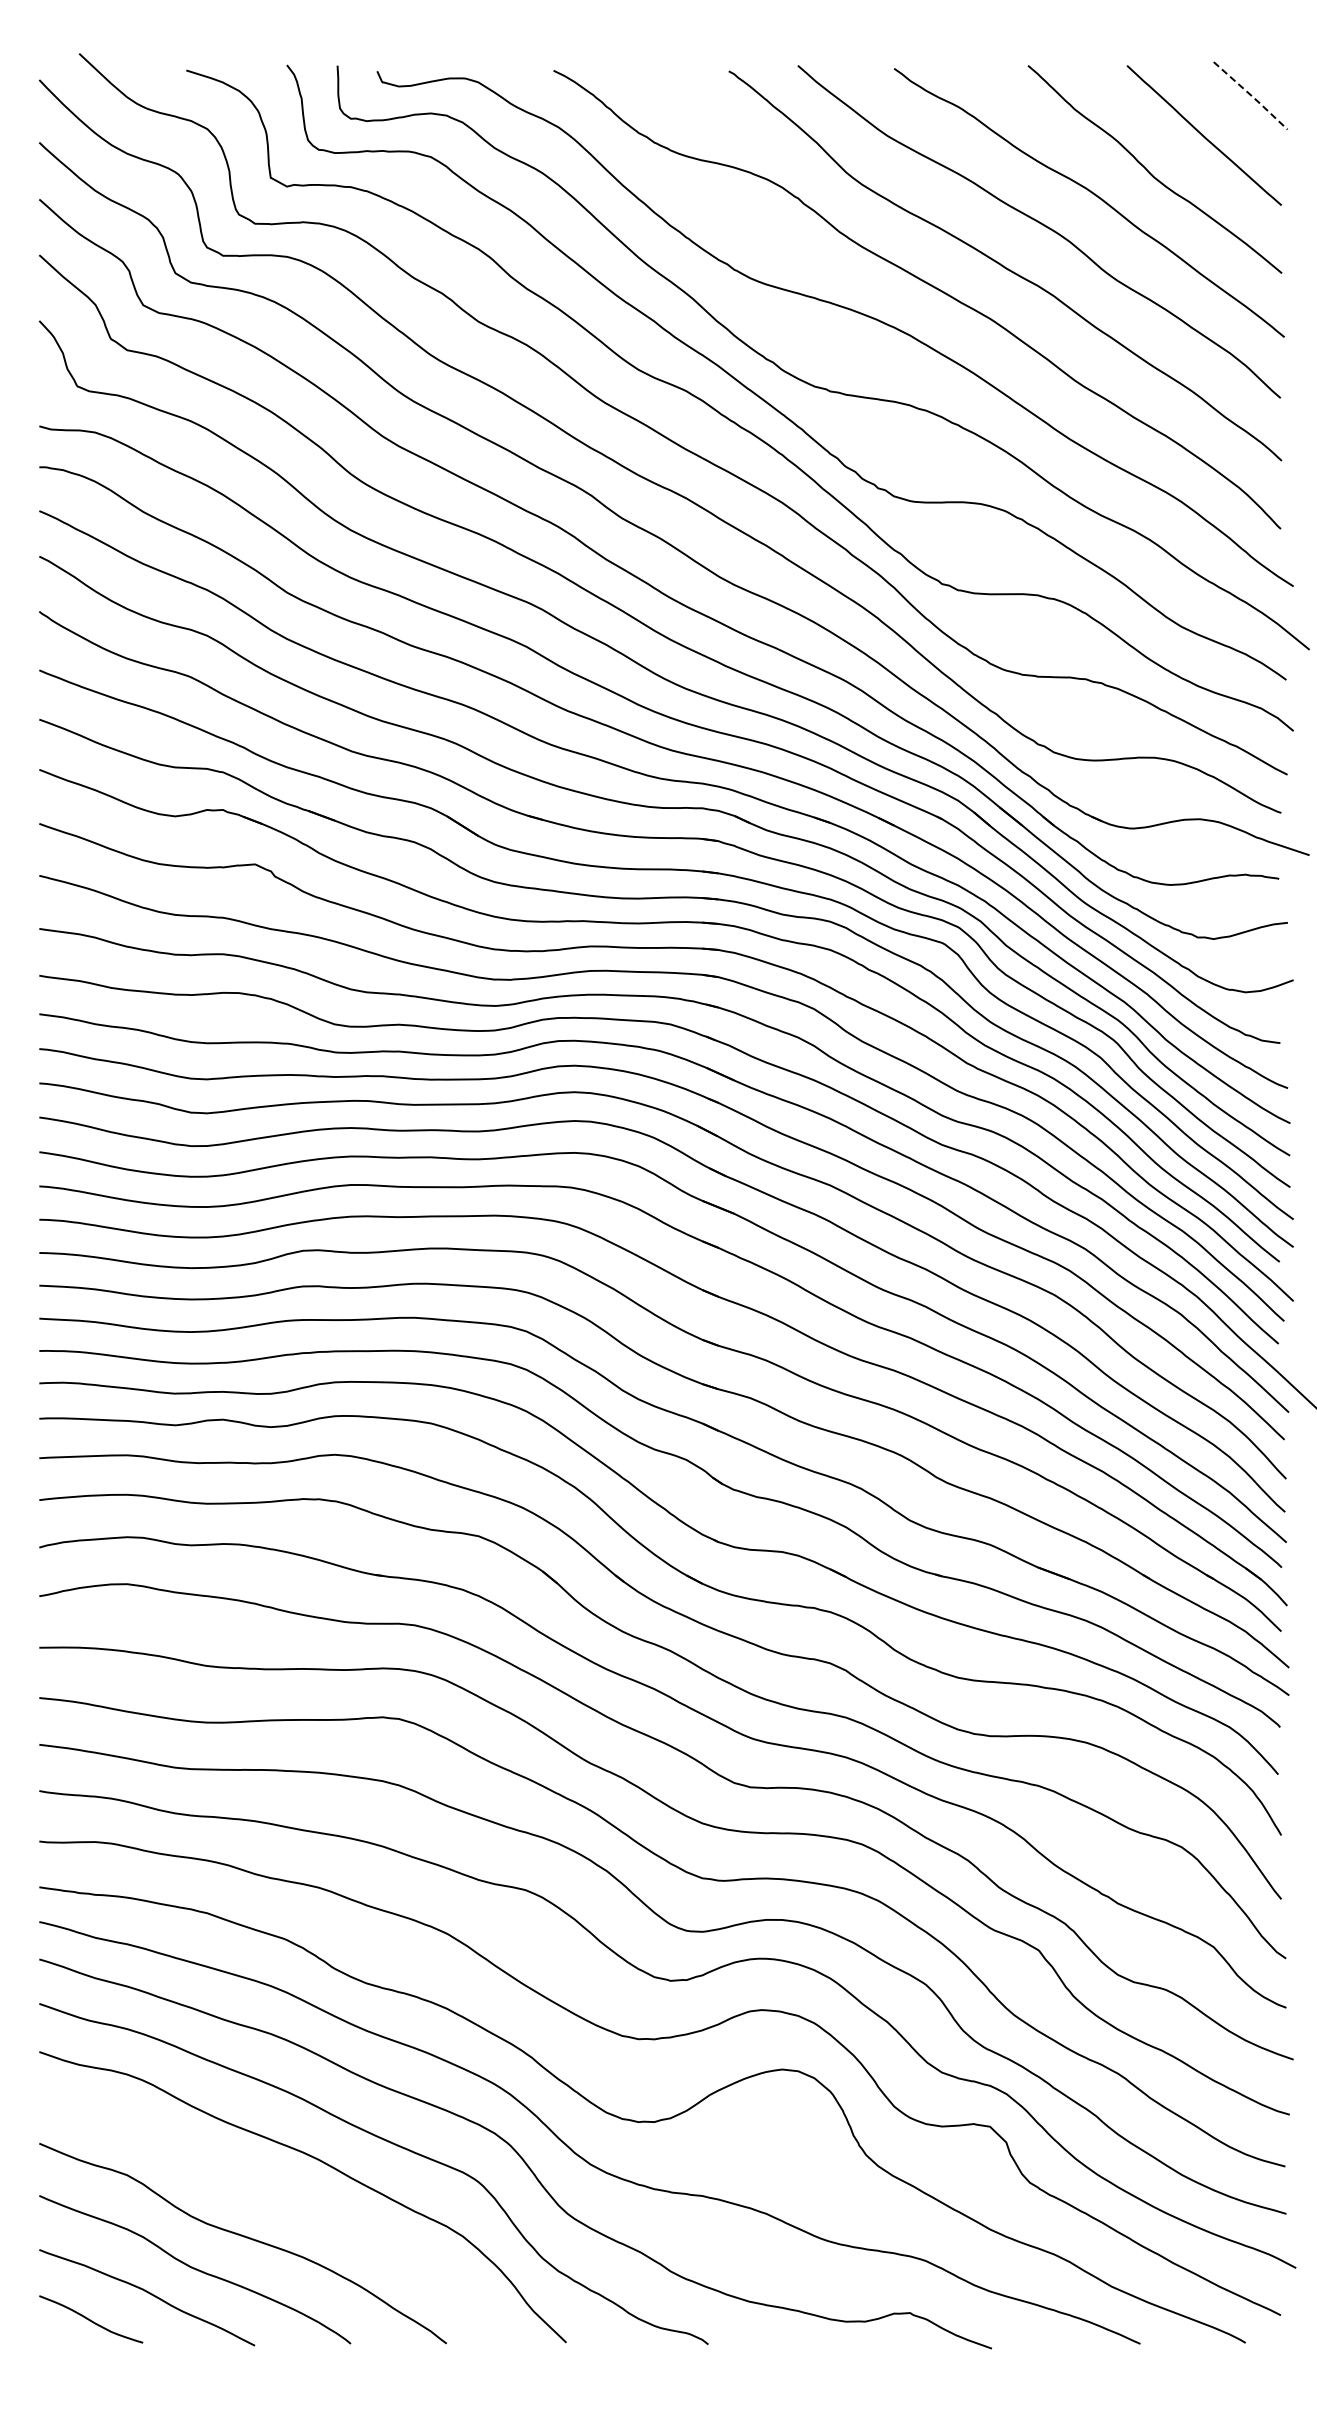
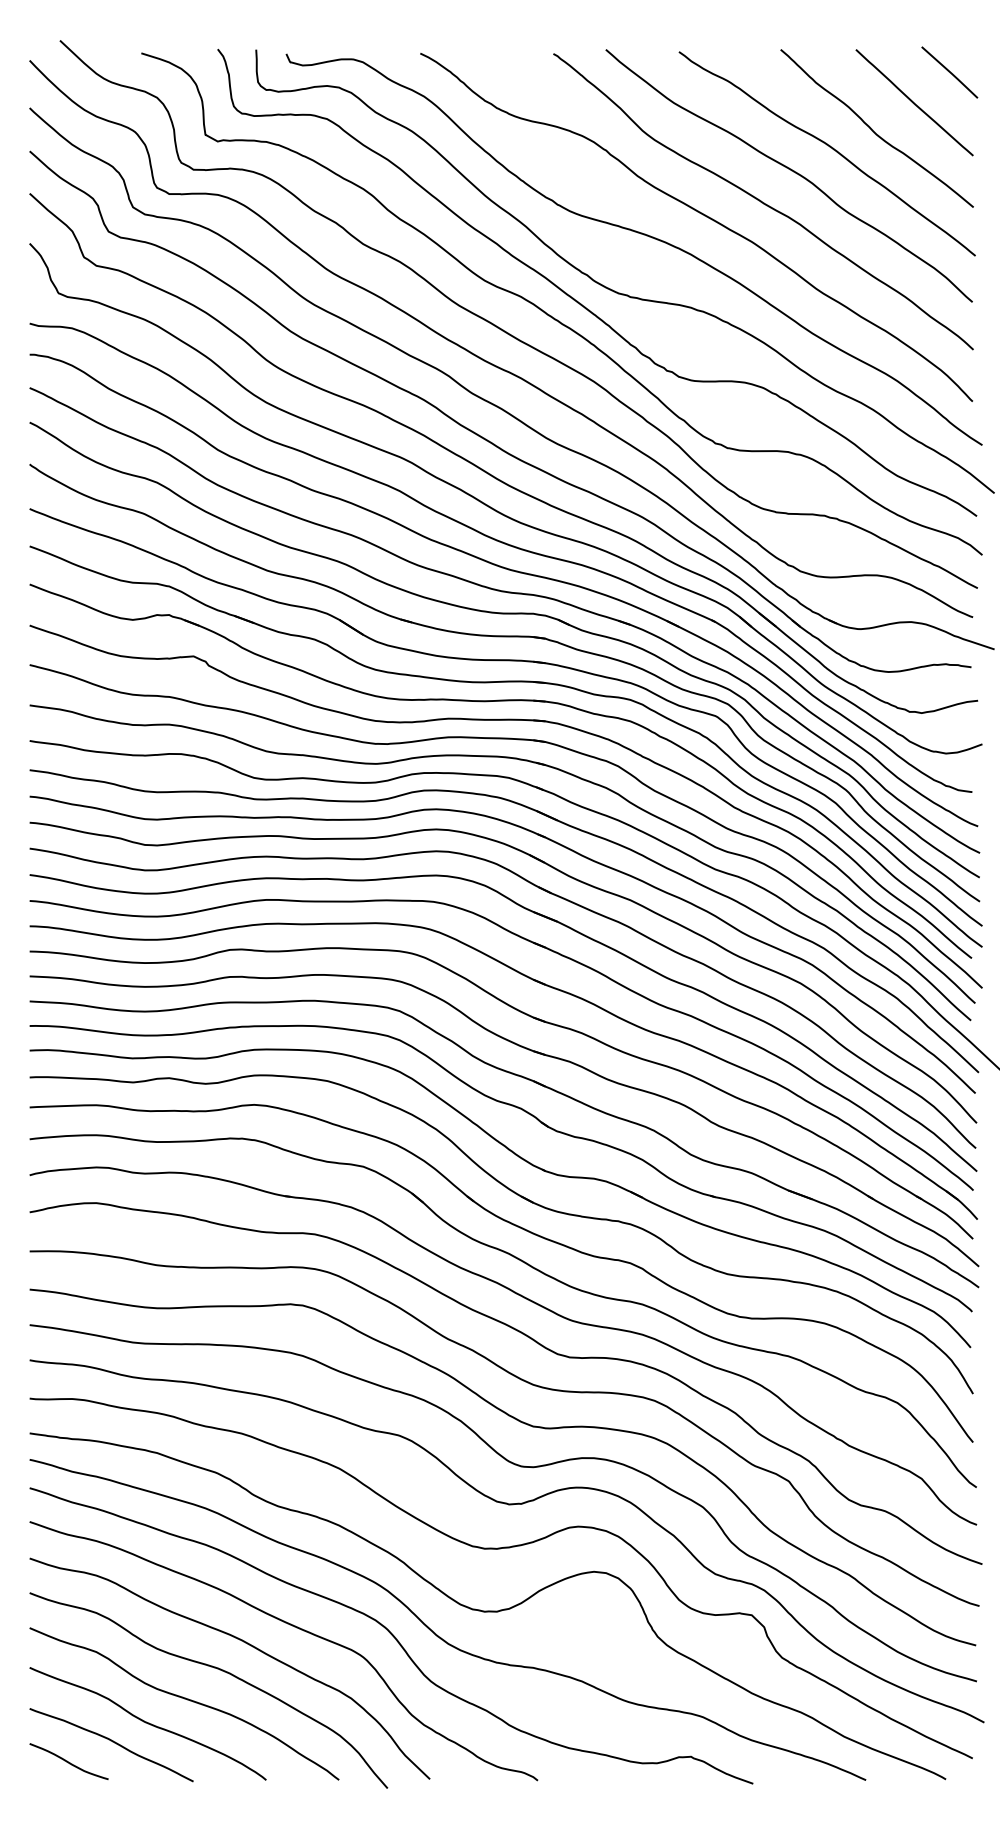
line: (1252, 96) -> (951, 73), dashed -> solid
curve: (285, 2197) -> (216, 1669), added

